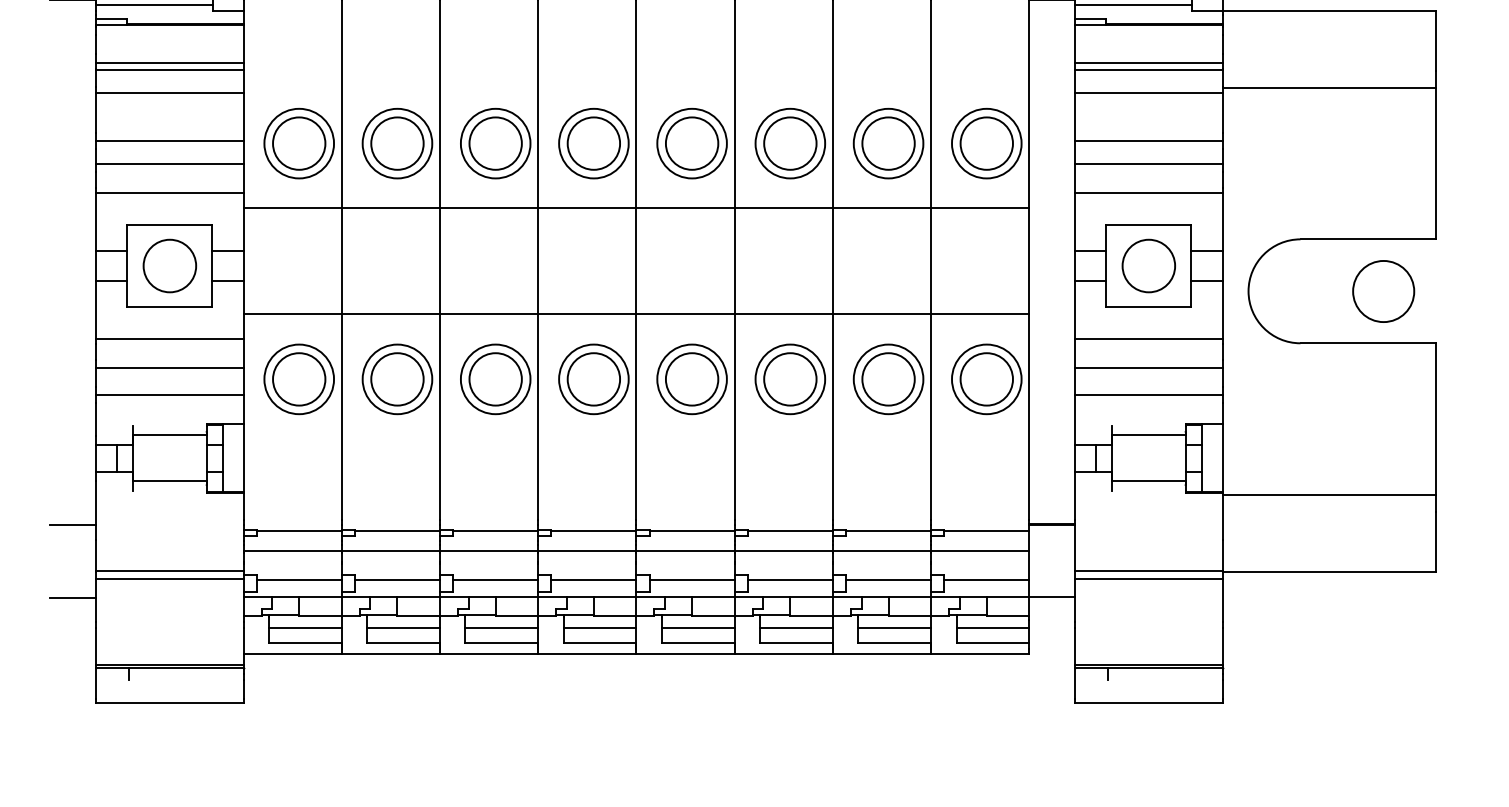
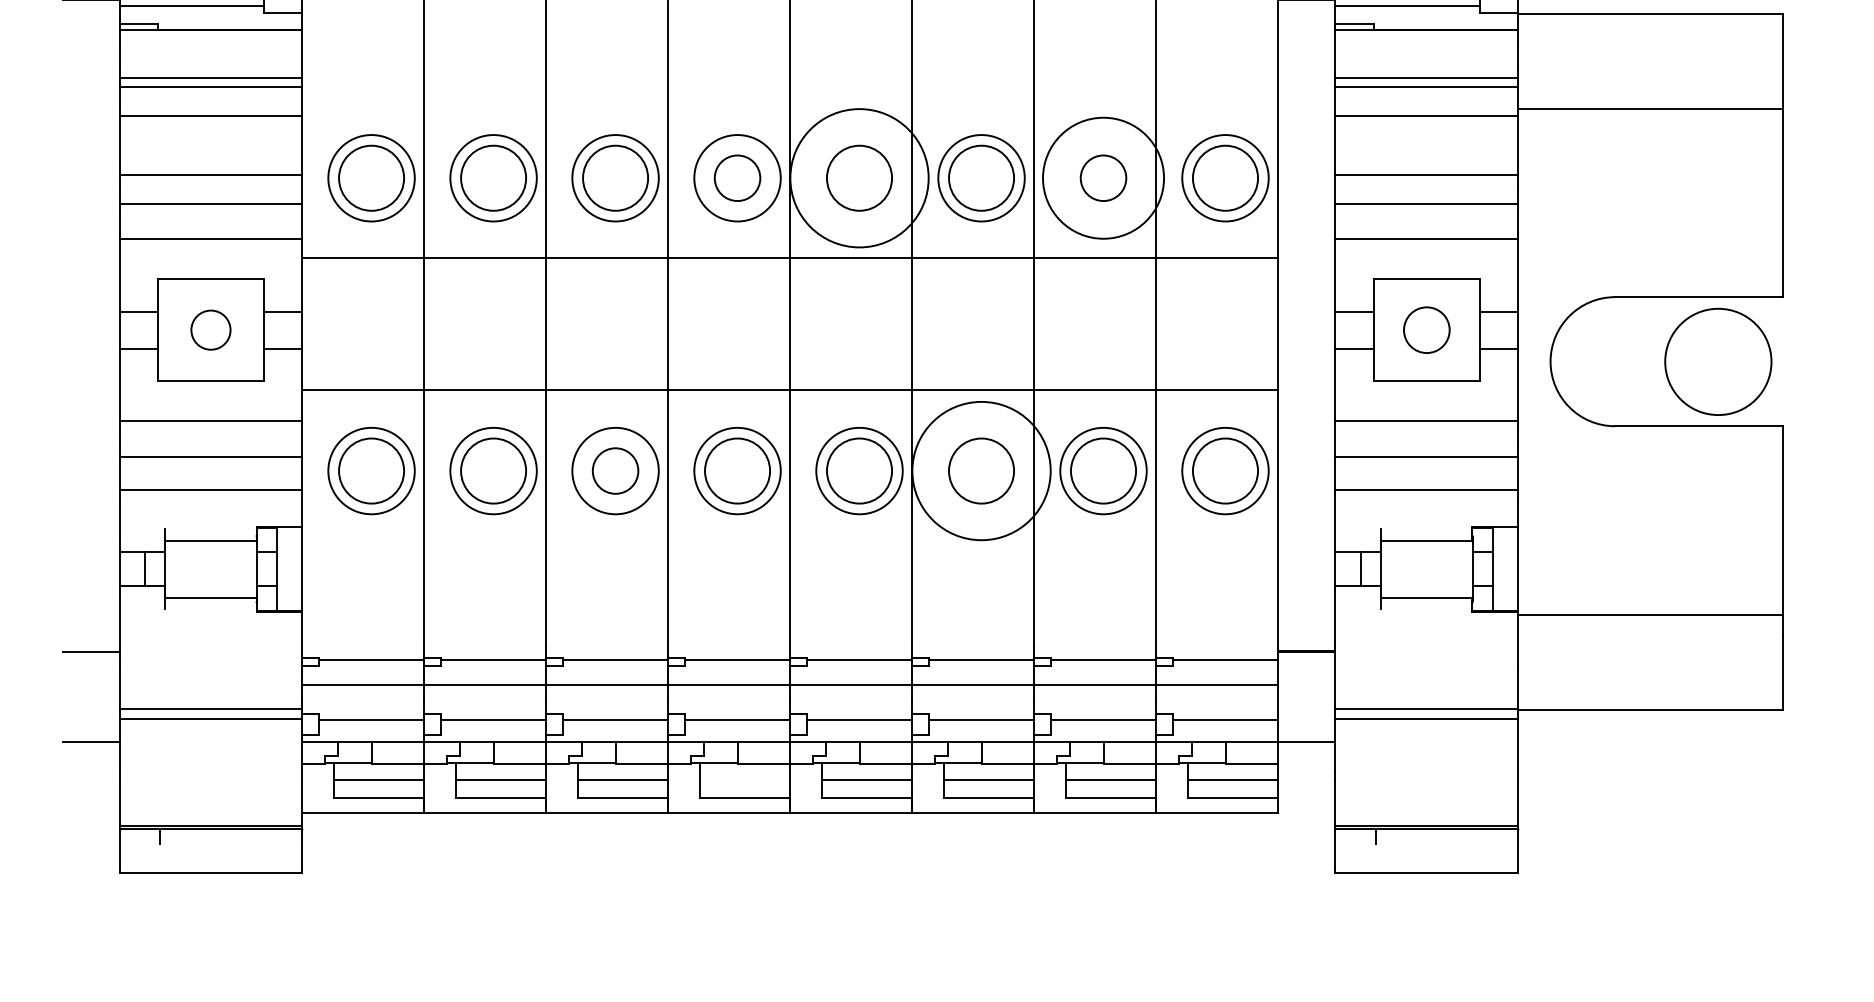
circle: (593, 143) -> (737, 177), size x0.7
circle: (692, 143) -> (859, 178), size x1.6
circle: (888, 143) -> (1103, 177), size x0.7
circle: (888, 143) -> (1103, 178), size x1.4
circle: (169, 265) -> (210, 329), size x0.6
circle: (1148, 265) -> (1426, 329), size x0.7
circle: (1383, 291) -> (1718, 361), size x1.4
circle: (495, 378) -> (615, 470), size x0.7
circle: (790, 378) -> (981, 470), size x1.6
line: (599, 627) -> (744, 779), removed

